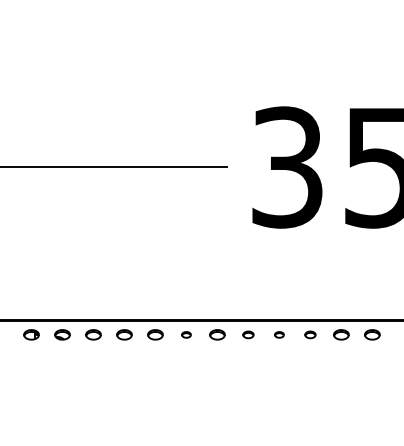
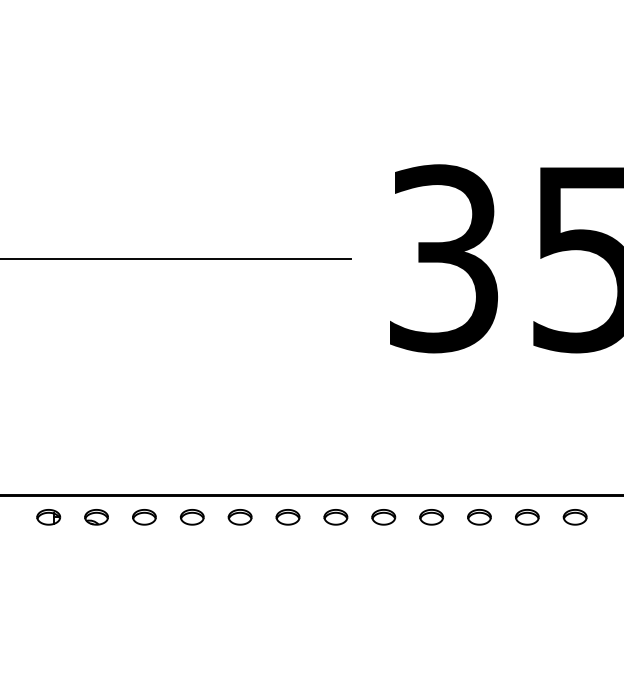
part: (186, 334) -> (288, 516), size x1.67
part: (248, 334) -> (383, 516), size x1.43
part: (279, 334) -> (431, 516), size x1.67
part: (310, 334) -> (479, 516), size x1.43

